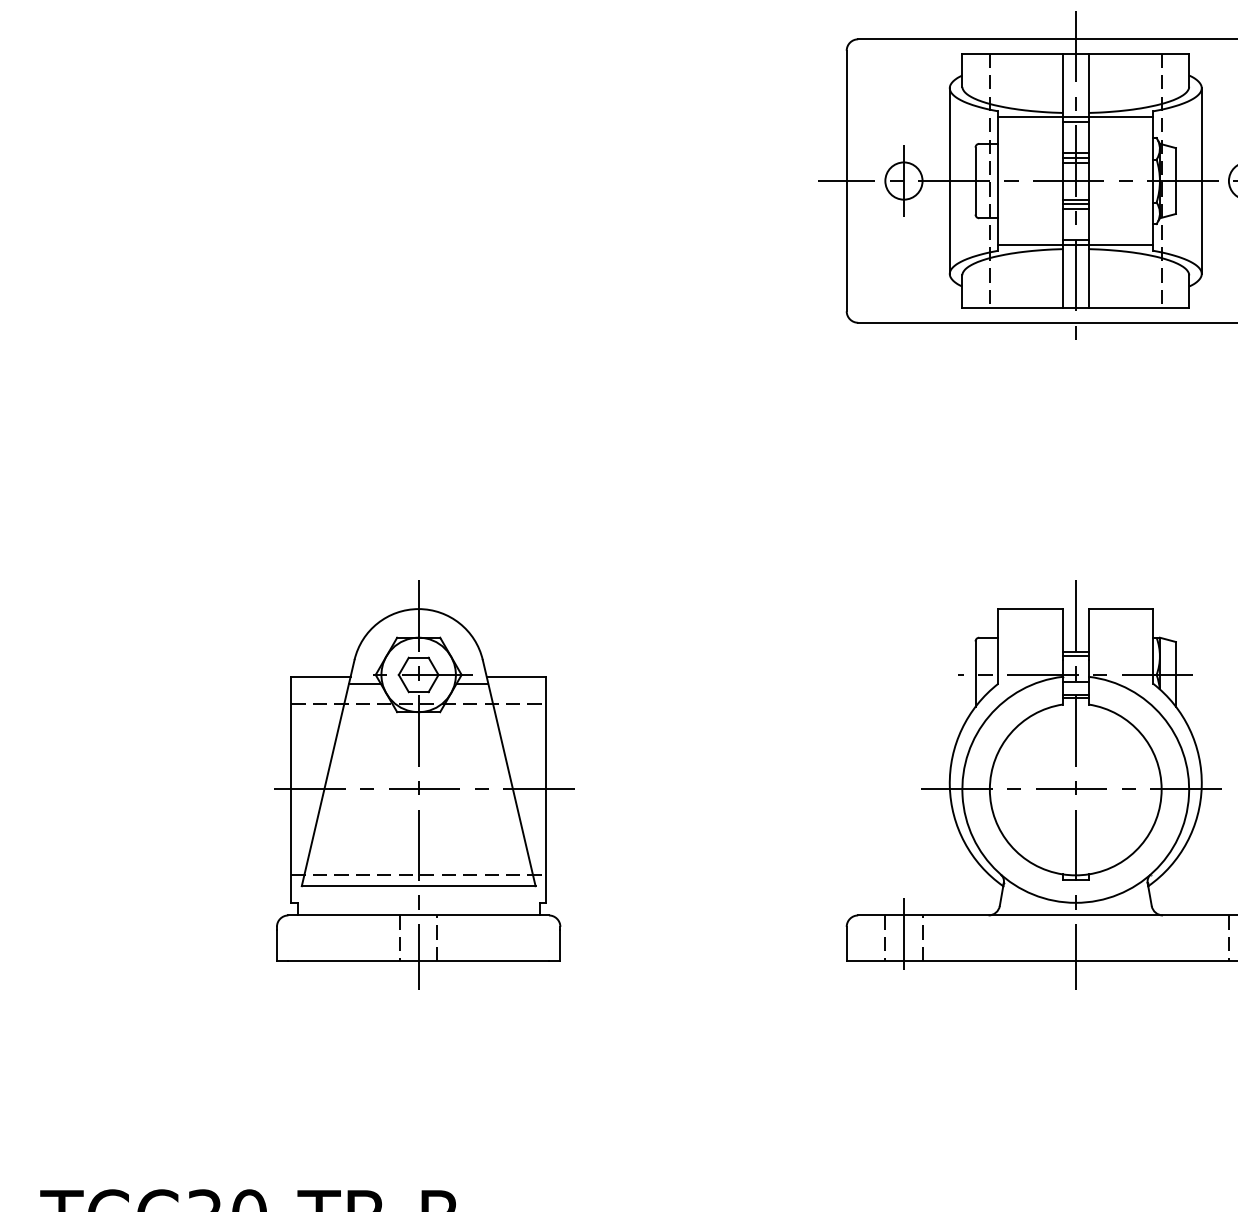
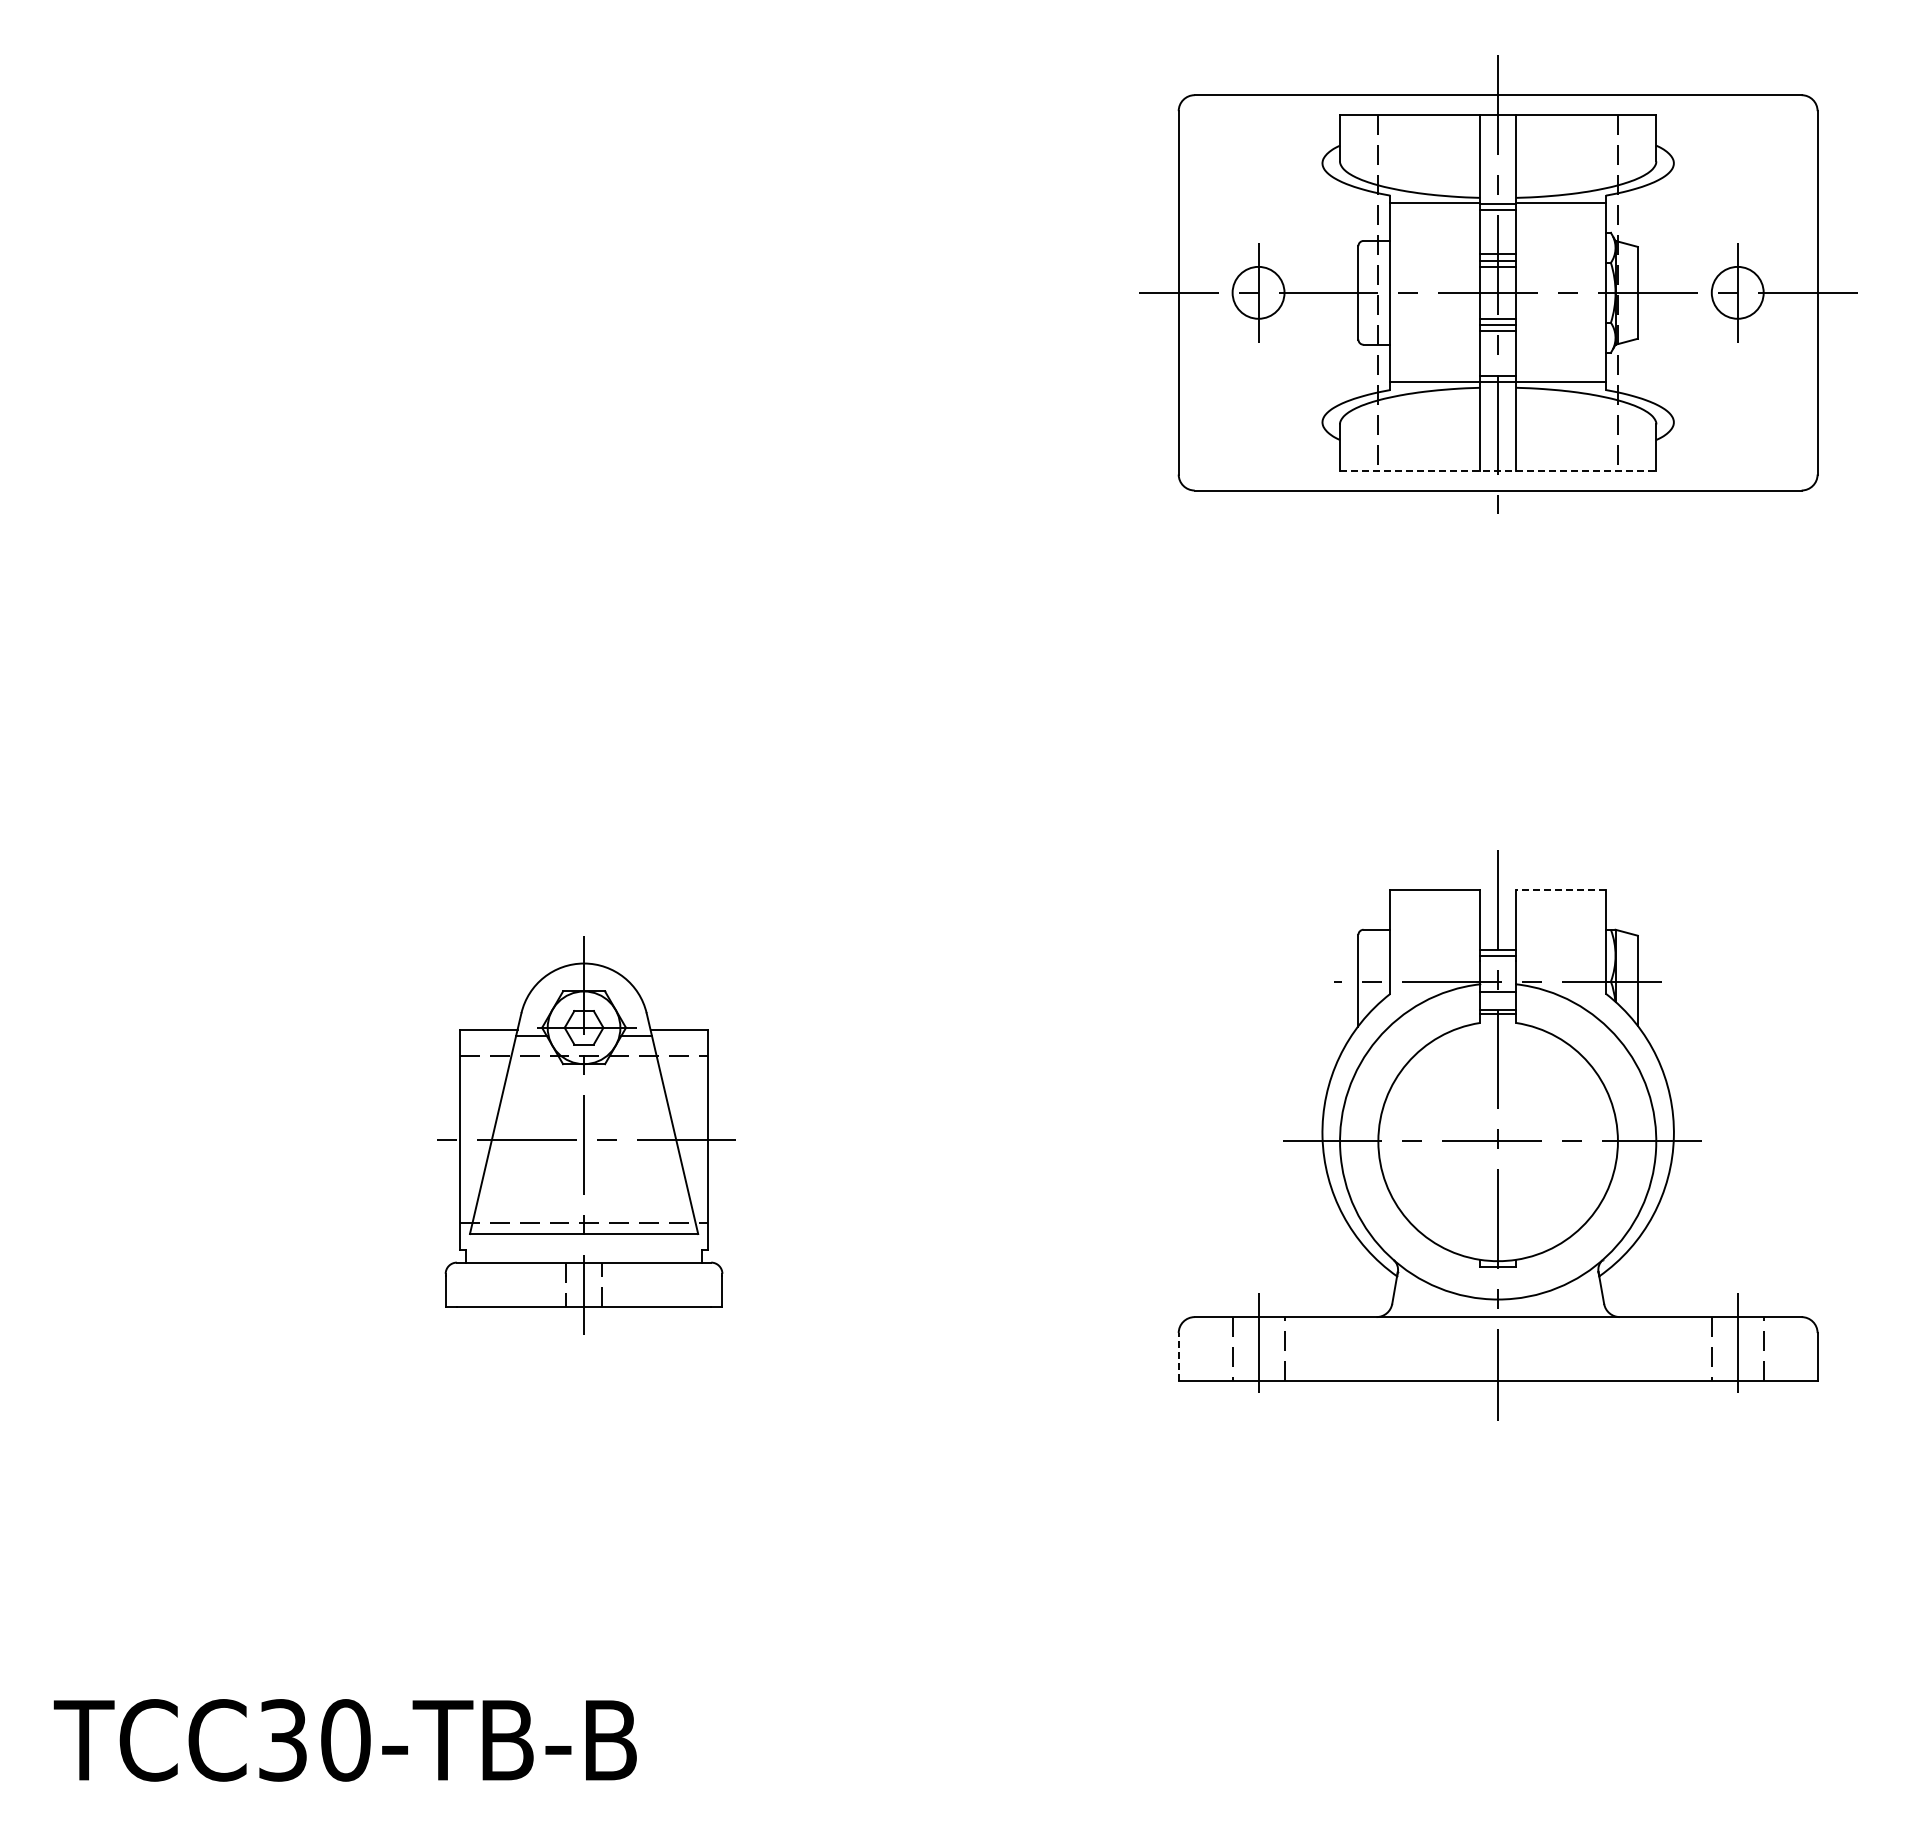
line: (949, 180) -> (1322, 292), removed
line: (1201, 180) -> (1673, 292), removed
line: (1076, 308) -> (1498, 470), solid -> dashed
line: (1121, 608) -> (1561, 889), solid -> dashed
part: (424, 785) -> (589, 1135), size x0.7
line: (846, 944) -> (1178, 1357), solid -> dashed

